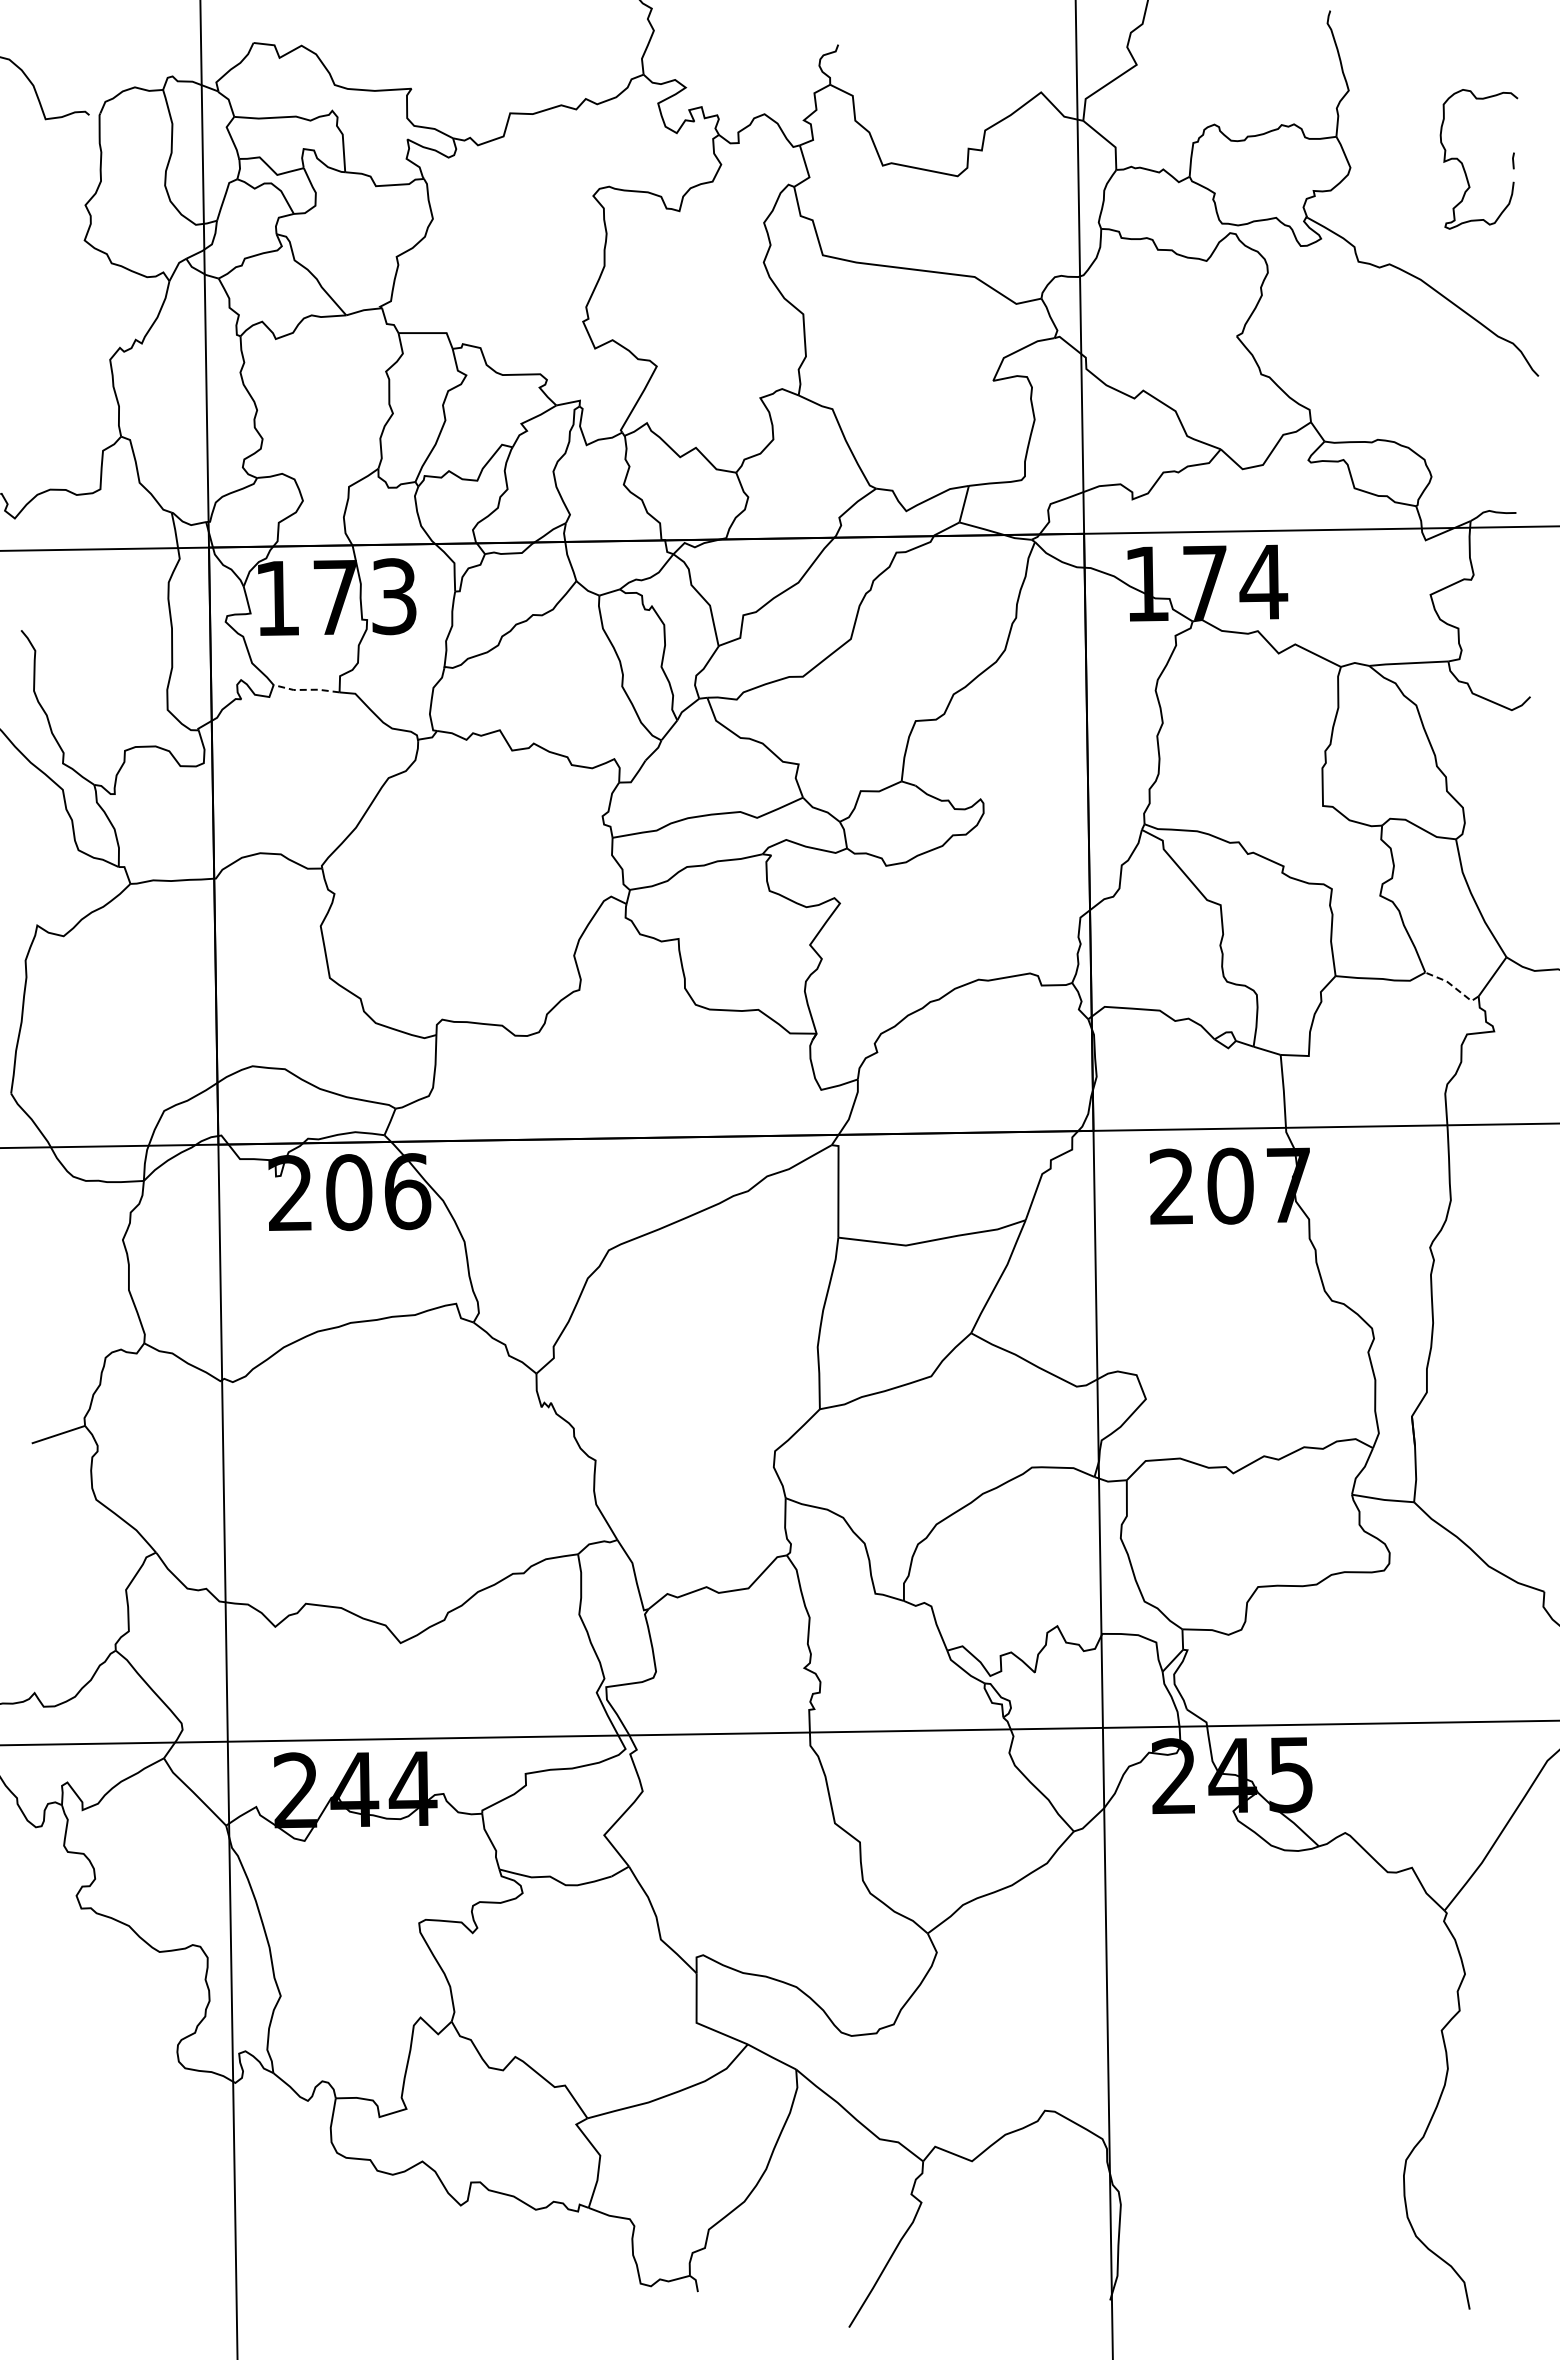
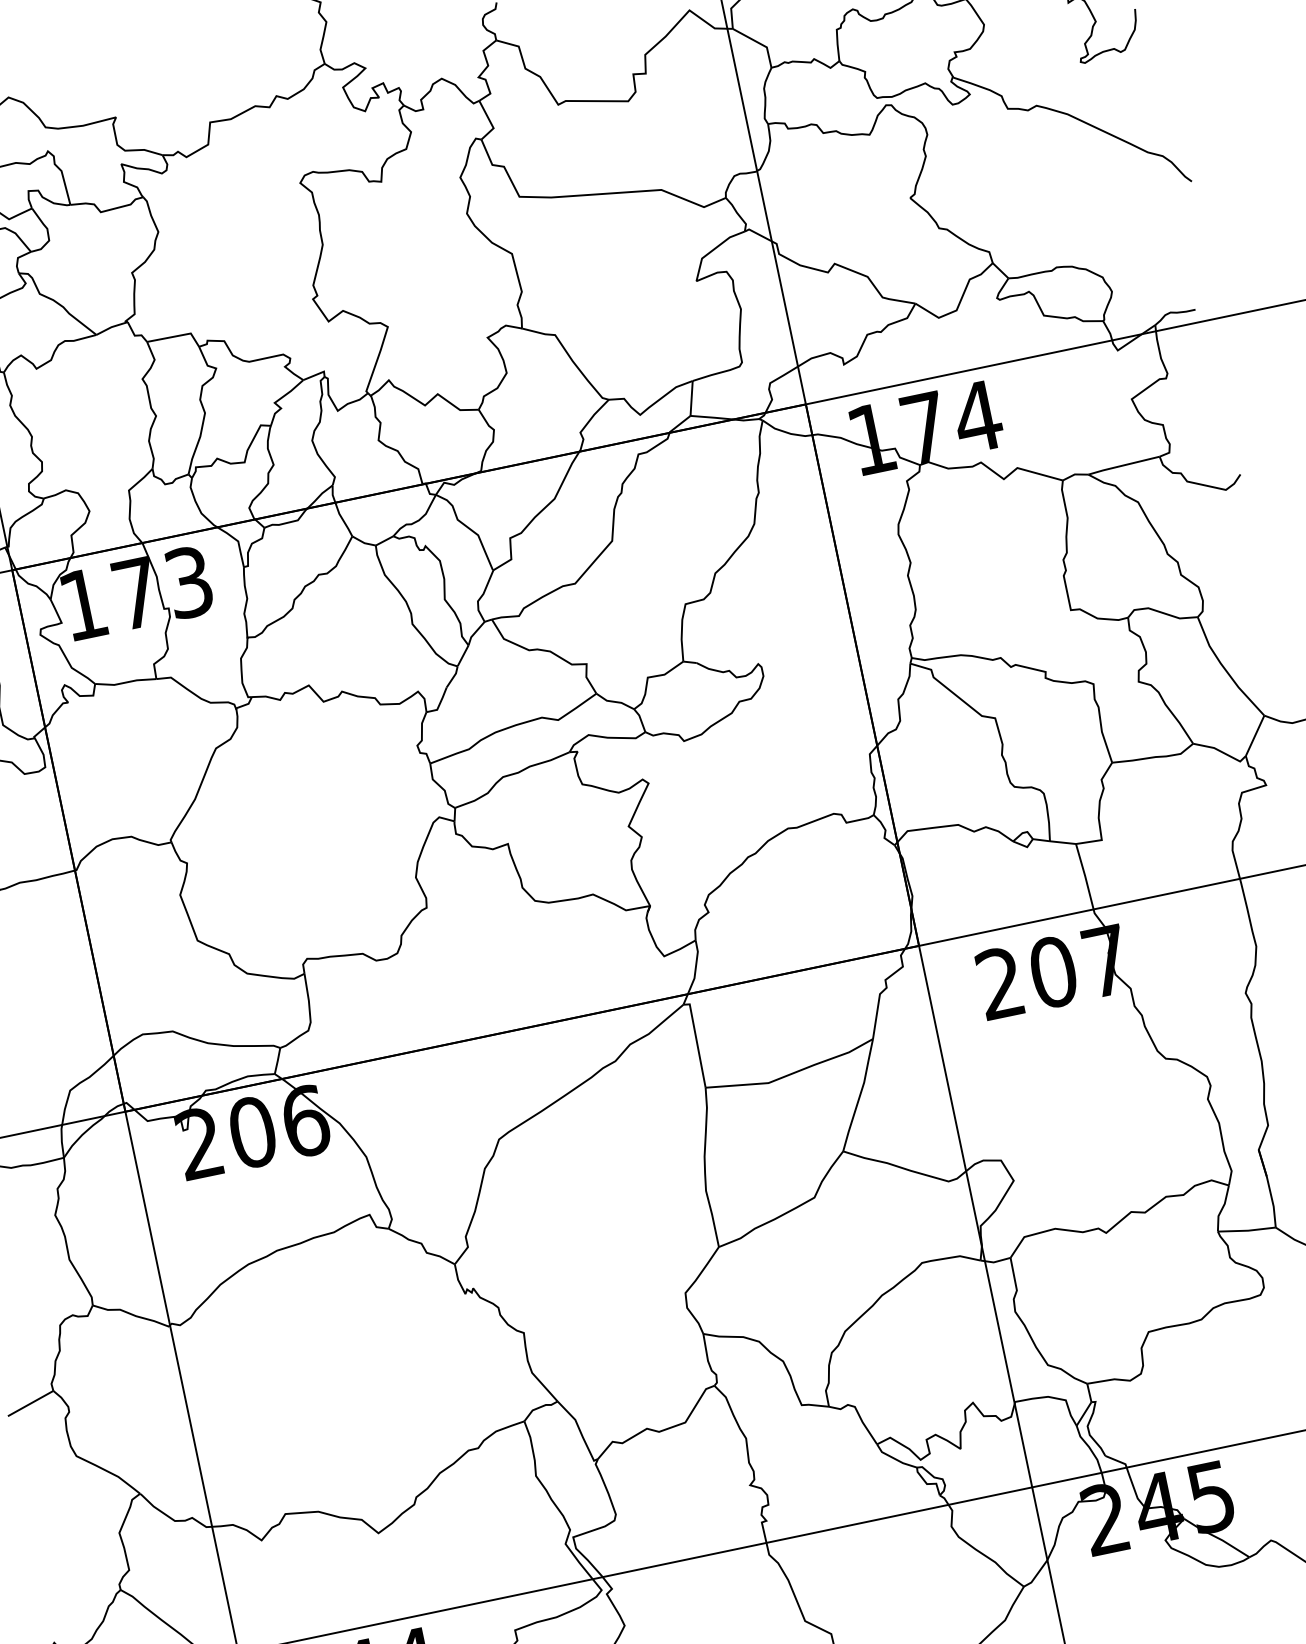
line: (306, 689) -> (125, 682), dashed -> solid
line: (1452, 986) -> (1220, 751), dashed -> solid

